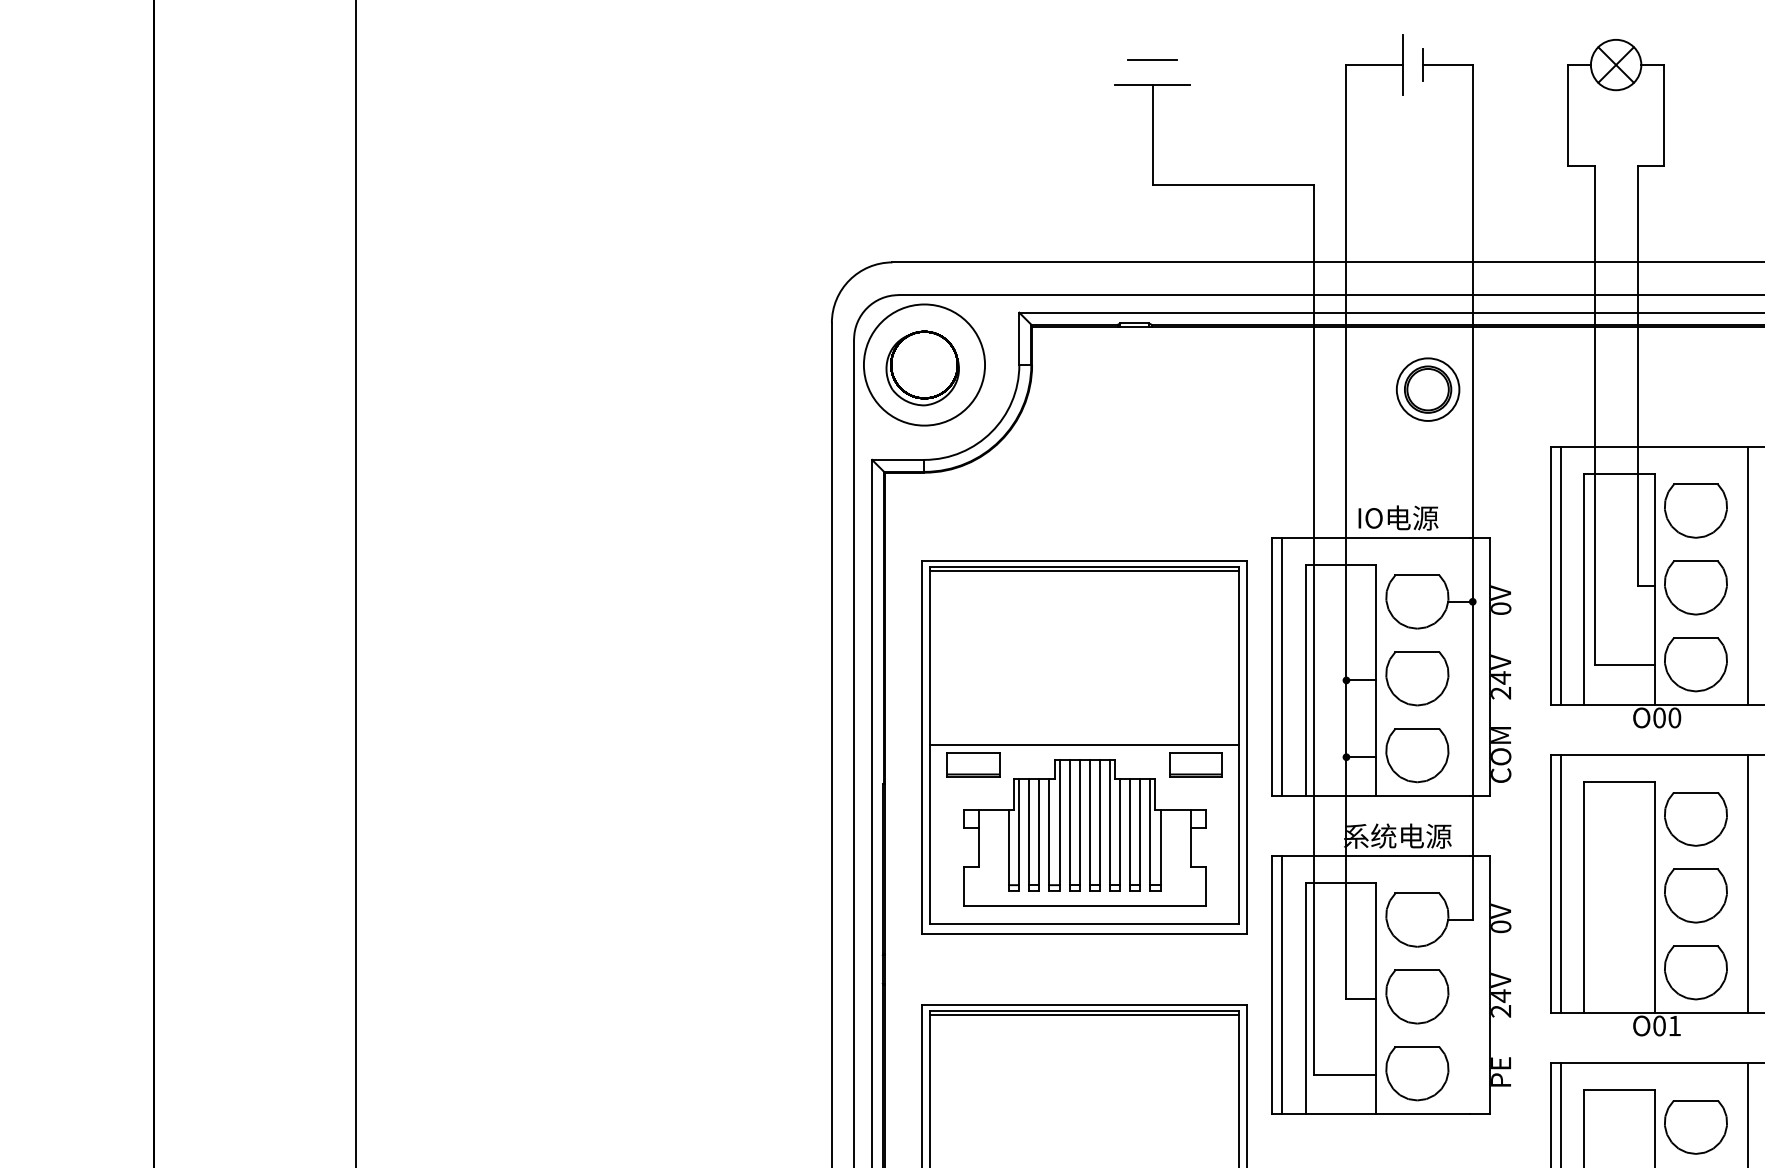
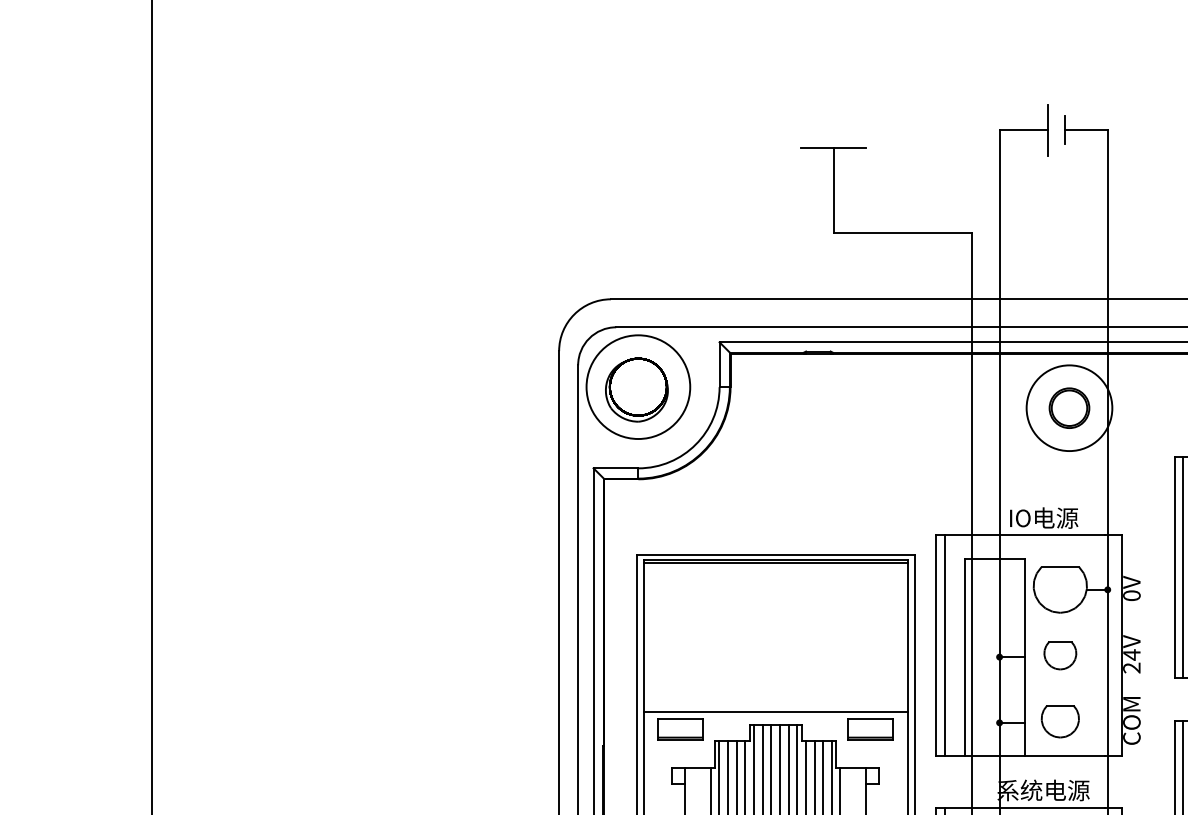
line: (1152, 59) -> (833, 125), removed
circle: (1427, 389) -> (1068, 408), size x1.6
part: (1417, 678) -> (1060, 655), size x0.6
part: (1417, 755) -> (1060, 721), size x0.7

